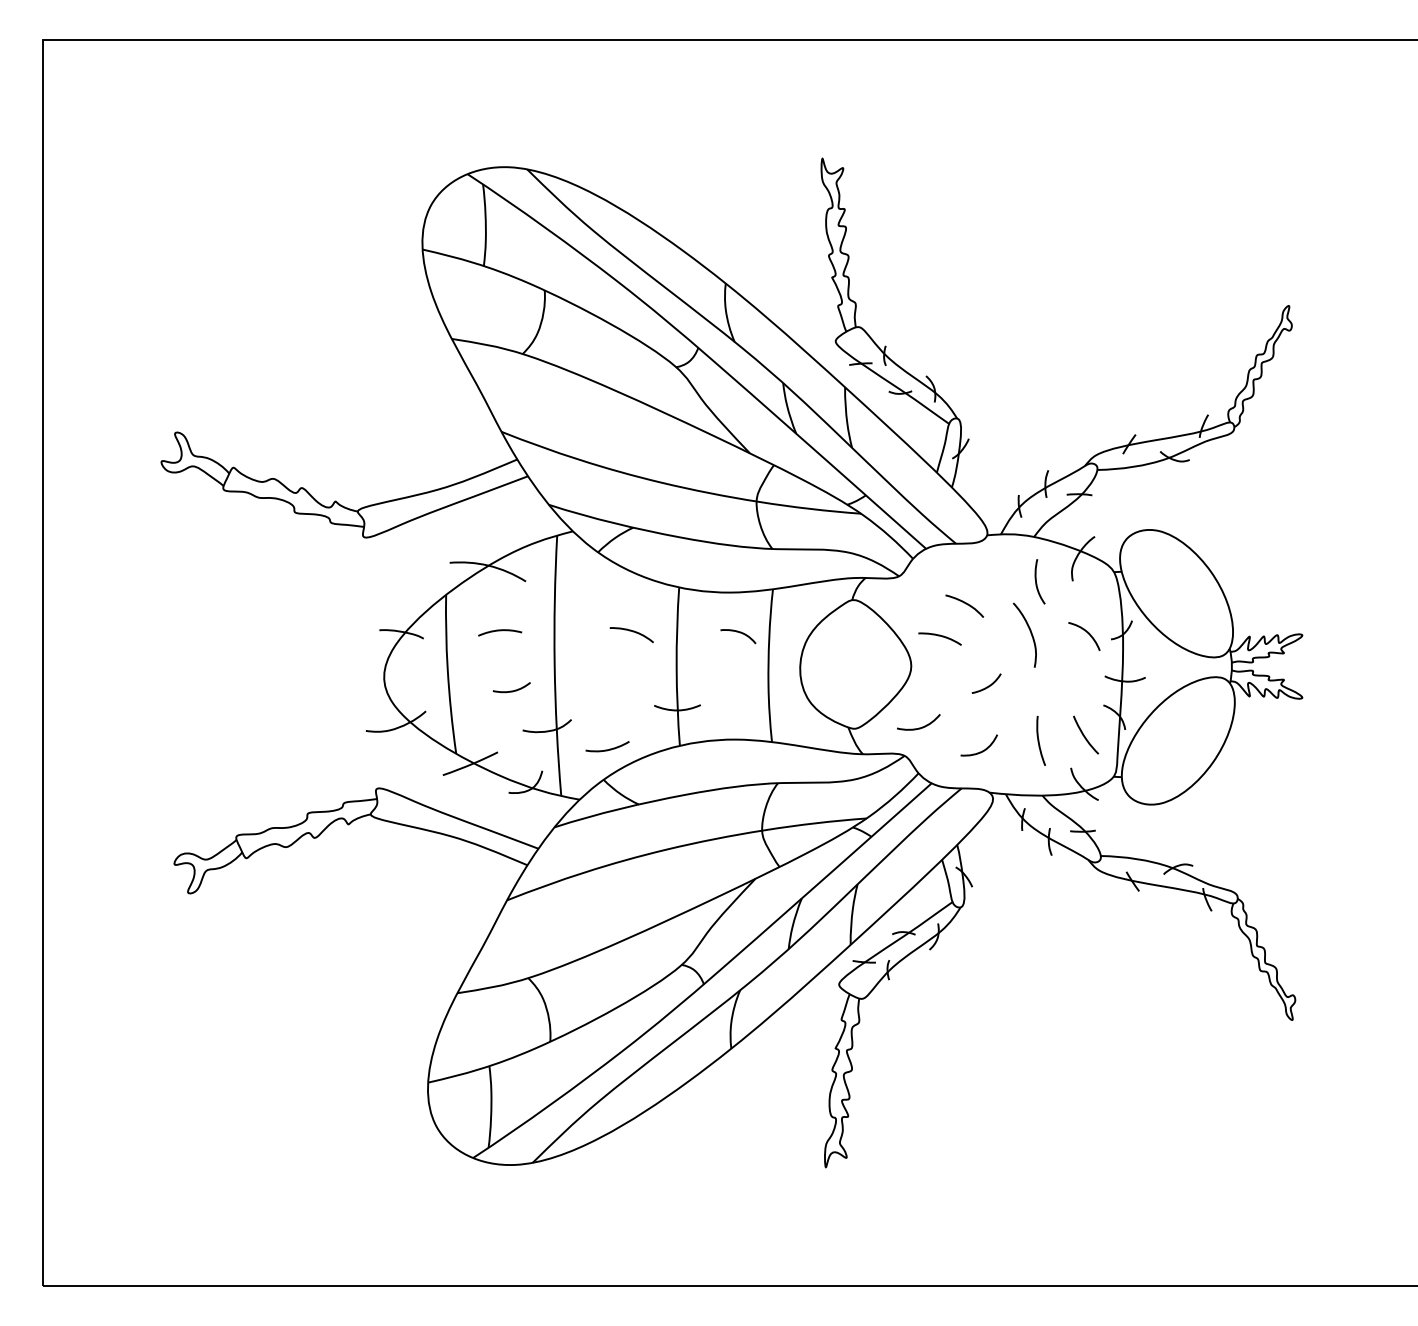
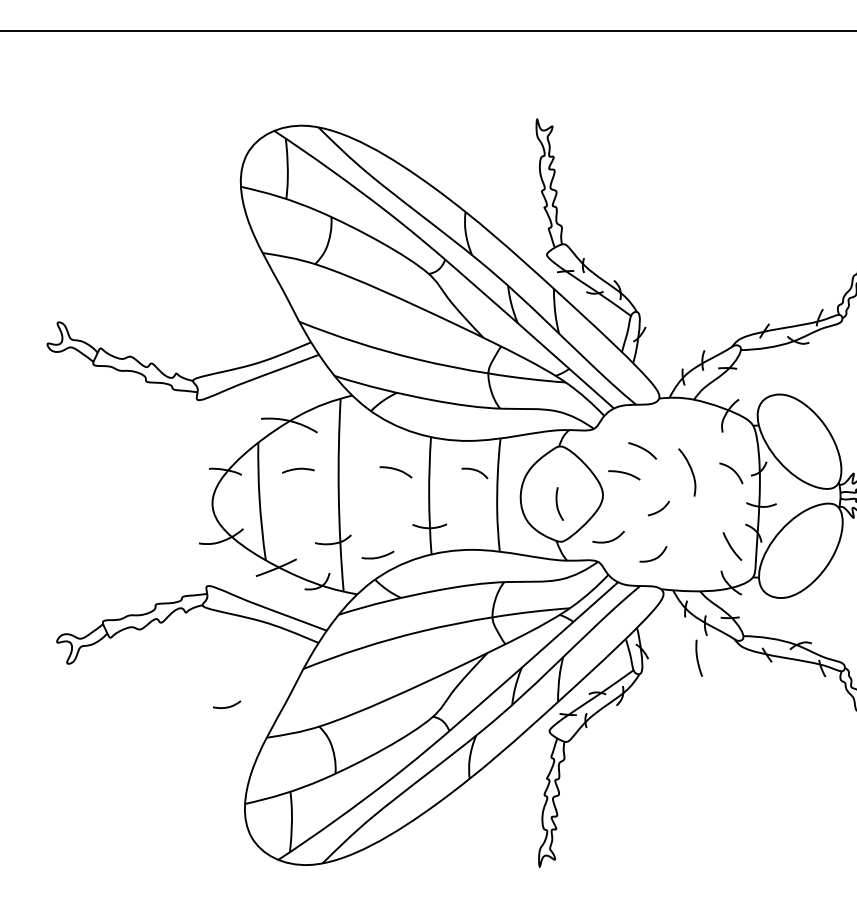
curve: (1037, 583) -> (557, 505), moved
curve: (511, 690) -> (226, 706), moved
curve: (1039, 740) -> (697, 657), moved

